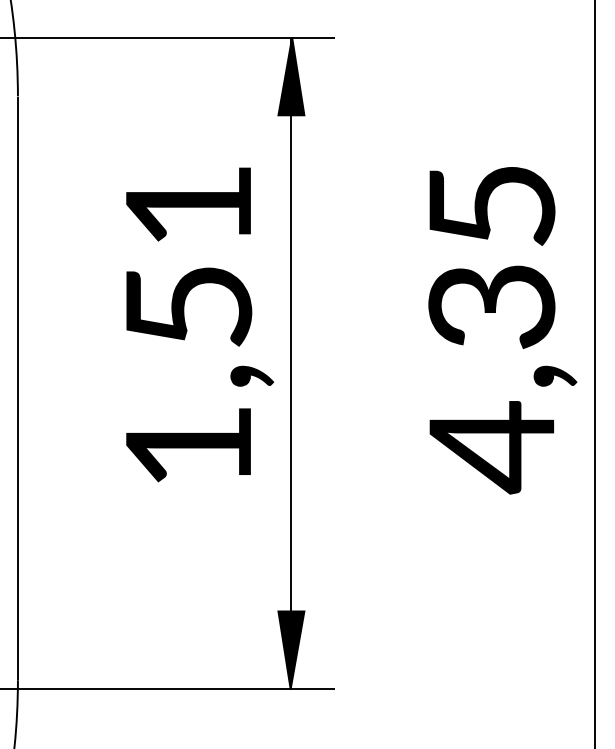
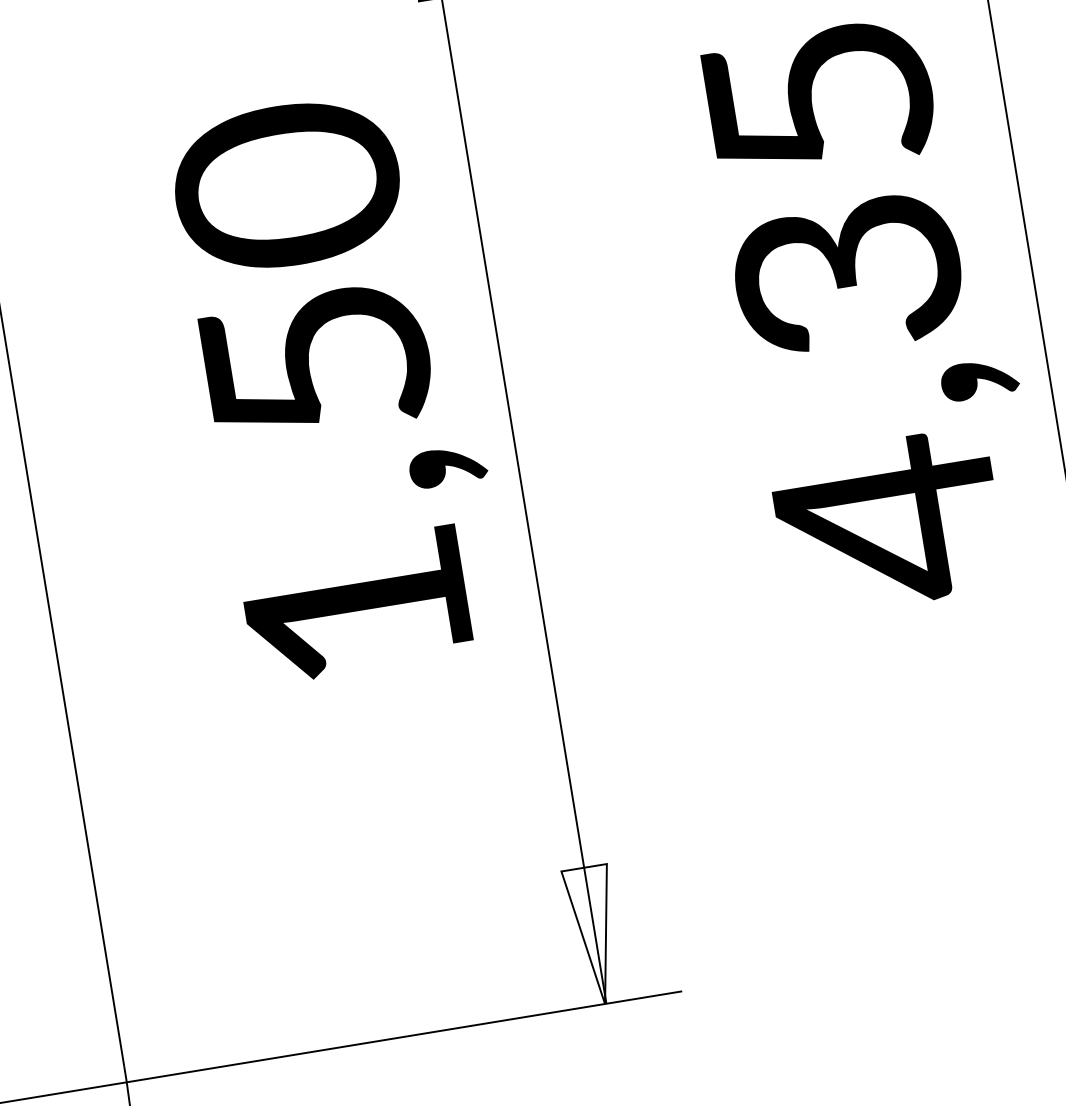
text: (188, 205) -> (287, 185), 1,51 -> 1,50
fill: (291, 650) -> (595, 936), removed

